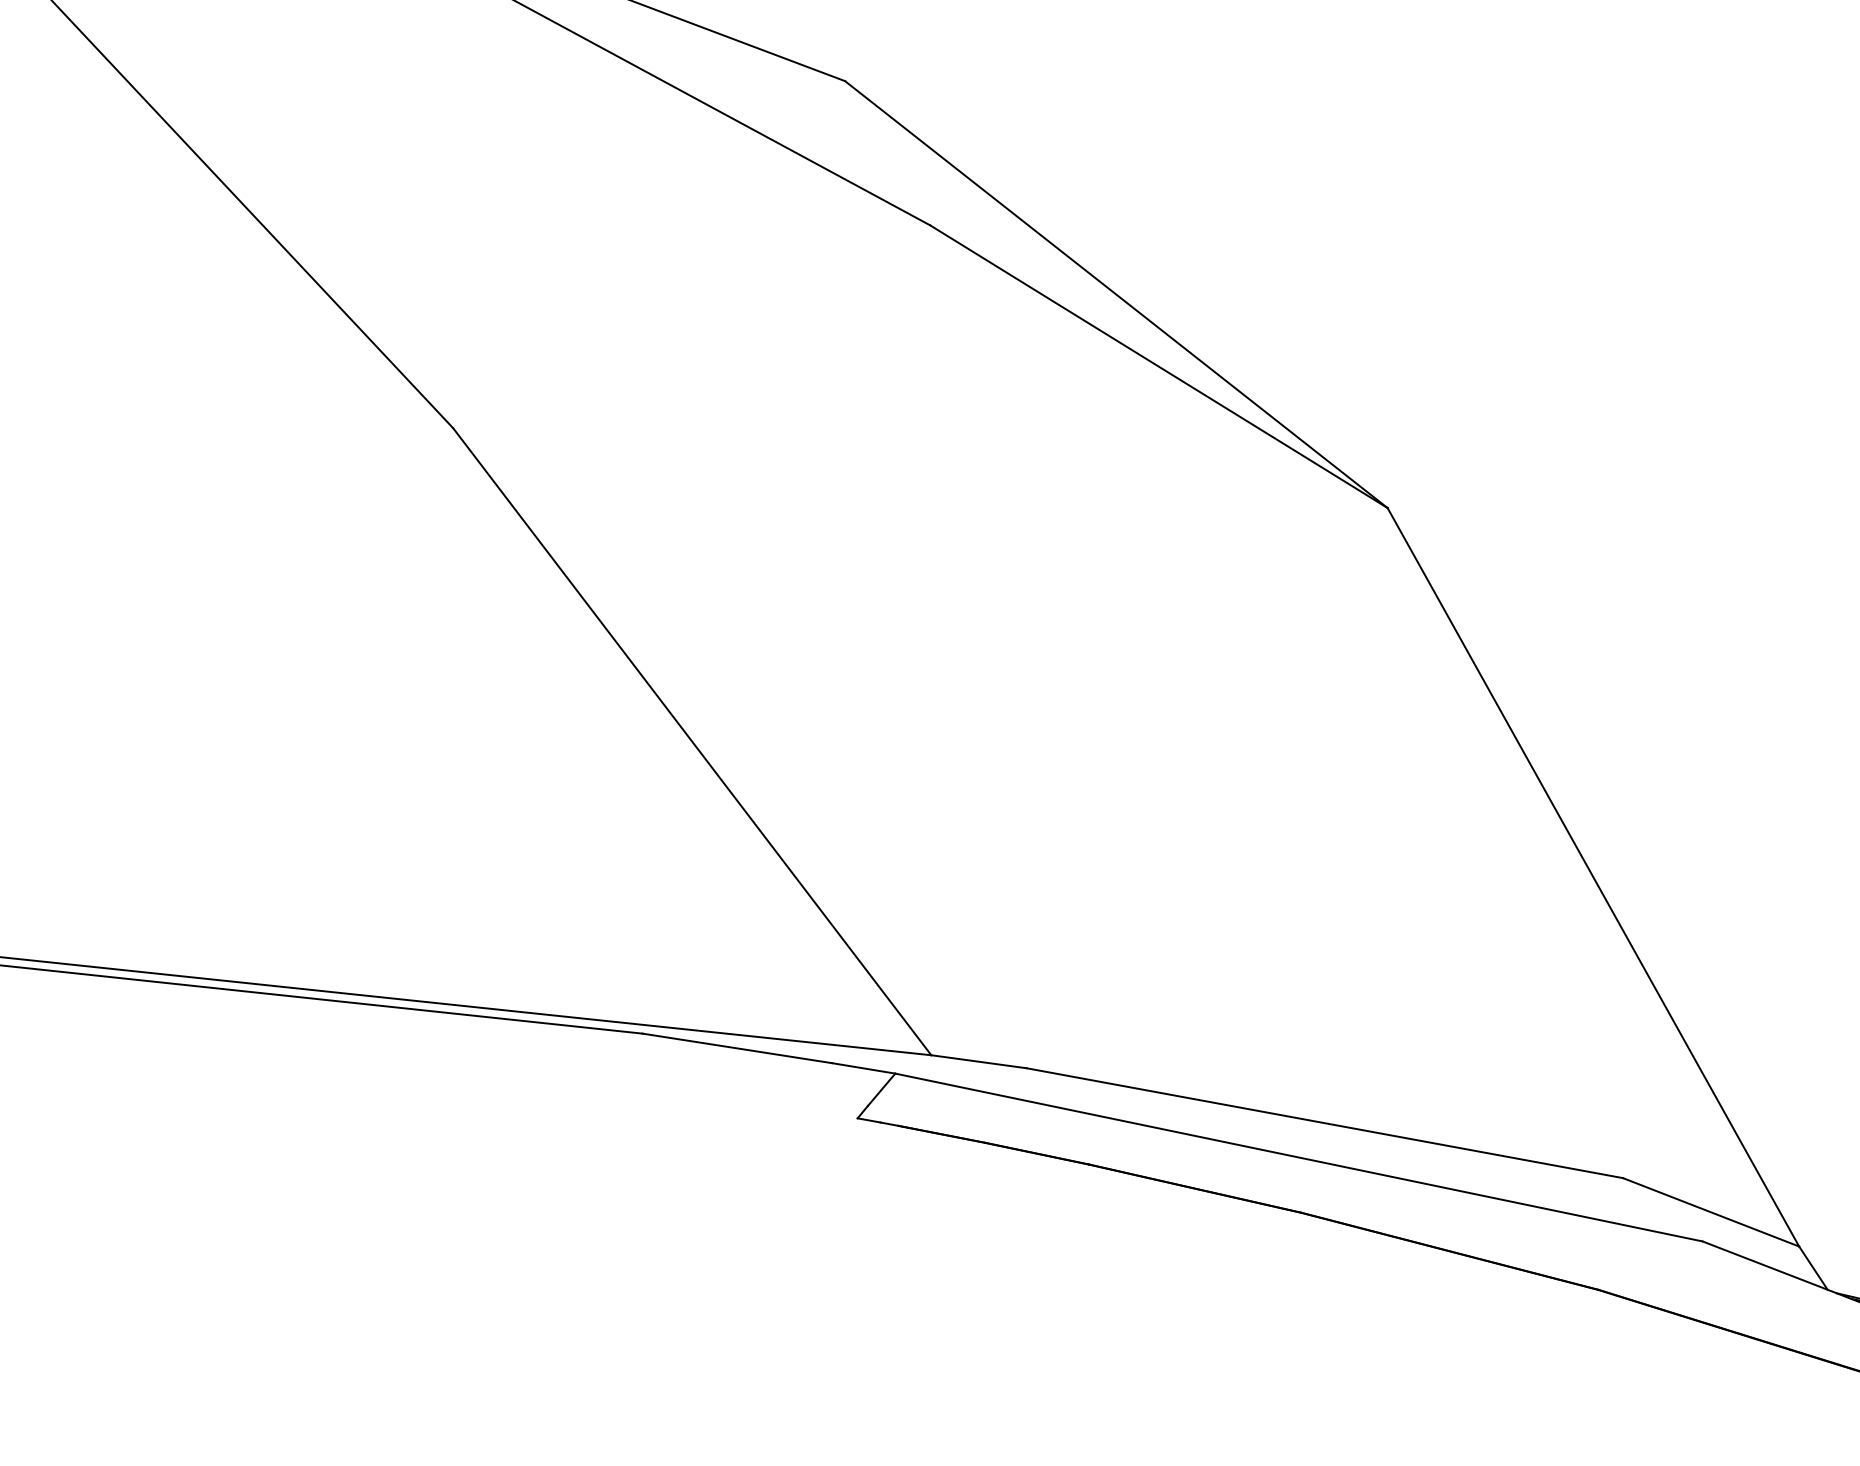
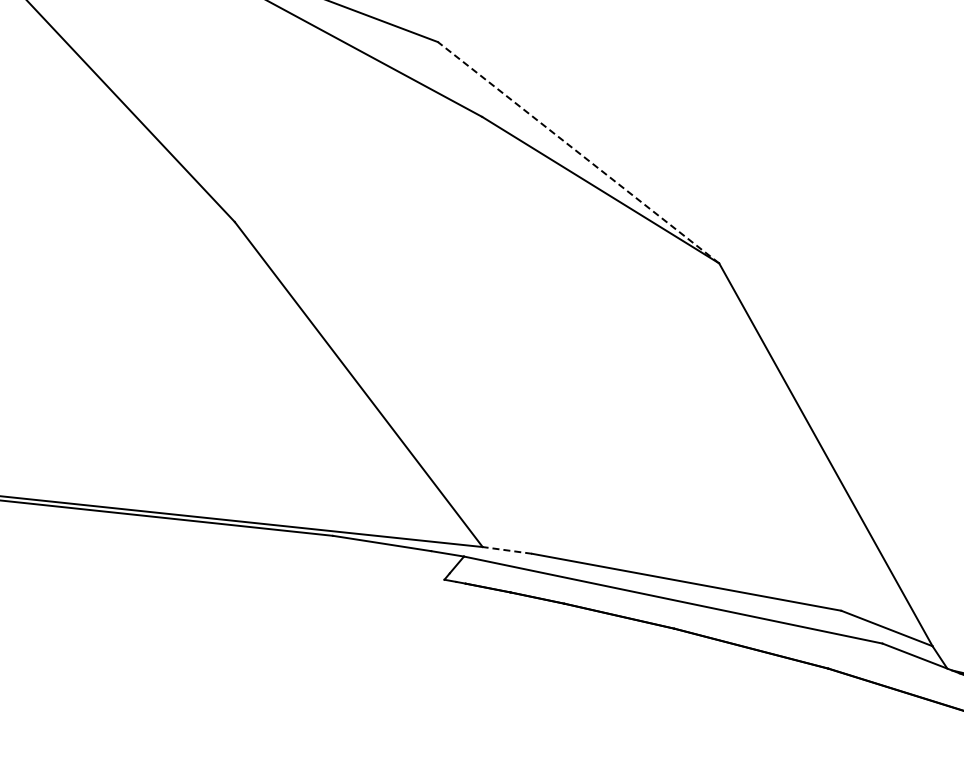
line: (1116, 294) -> (578, 152), solid -> dashed
line: (979, 1061) -> (507, 550), solid -> dashed

